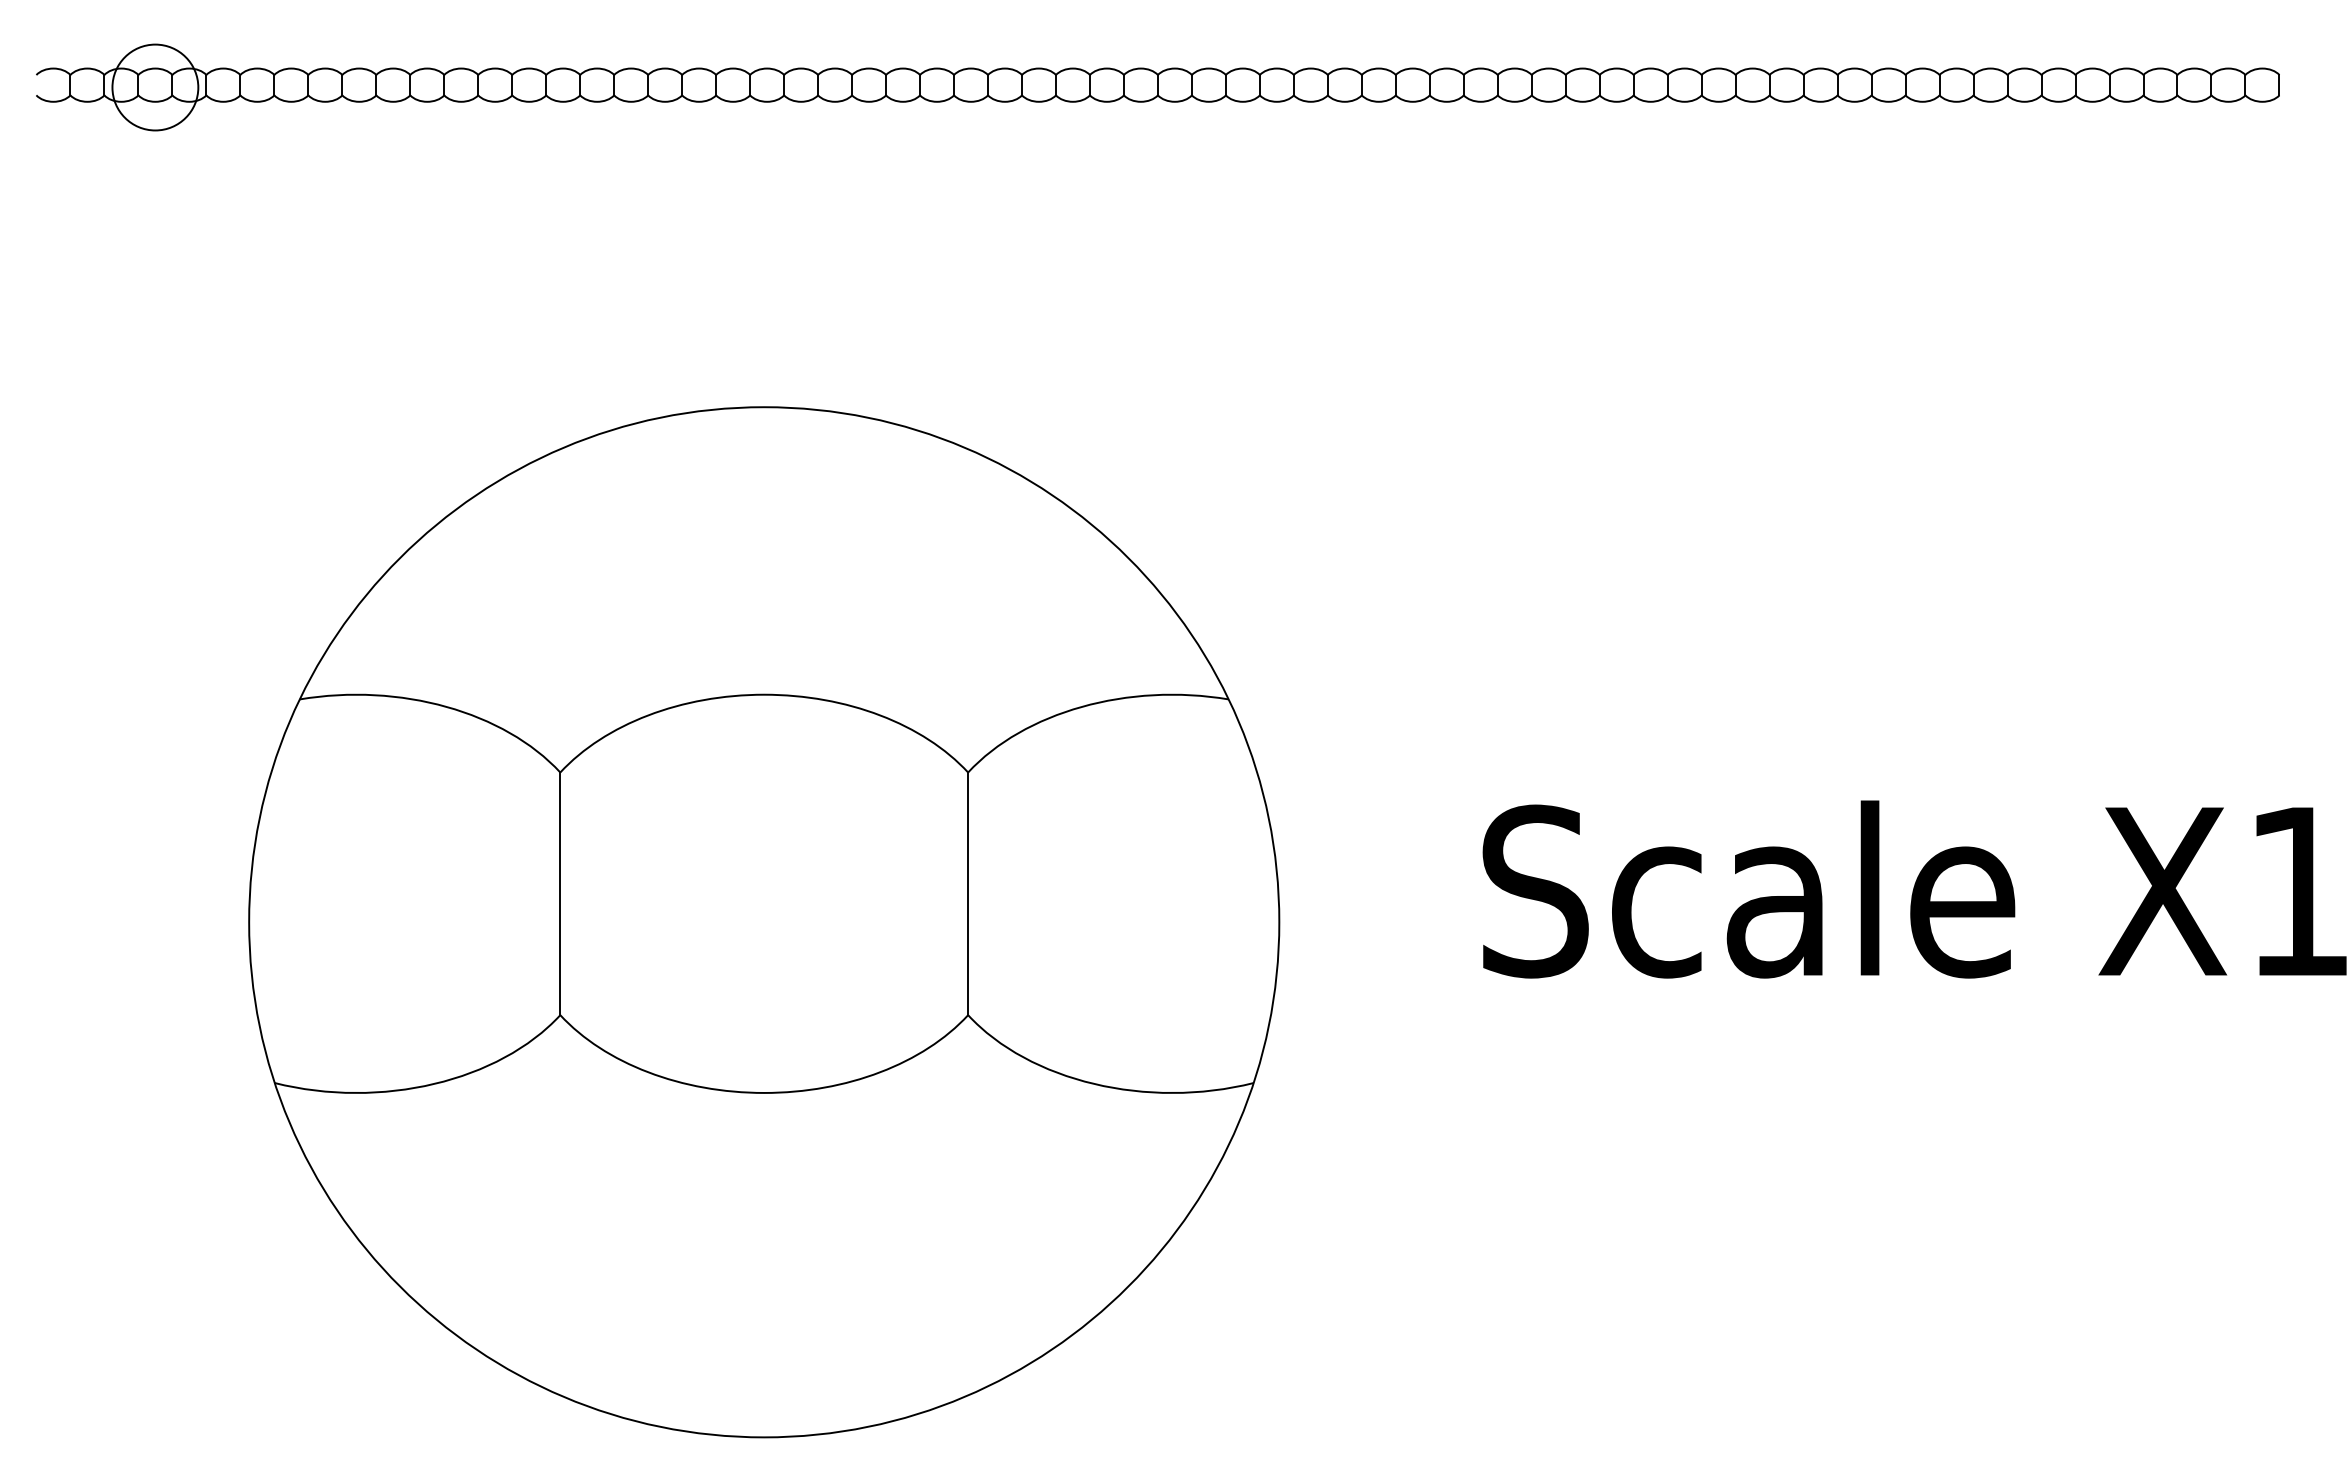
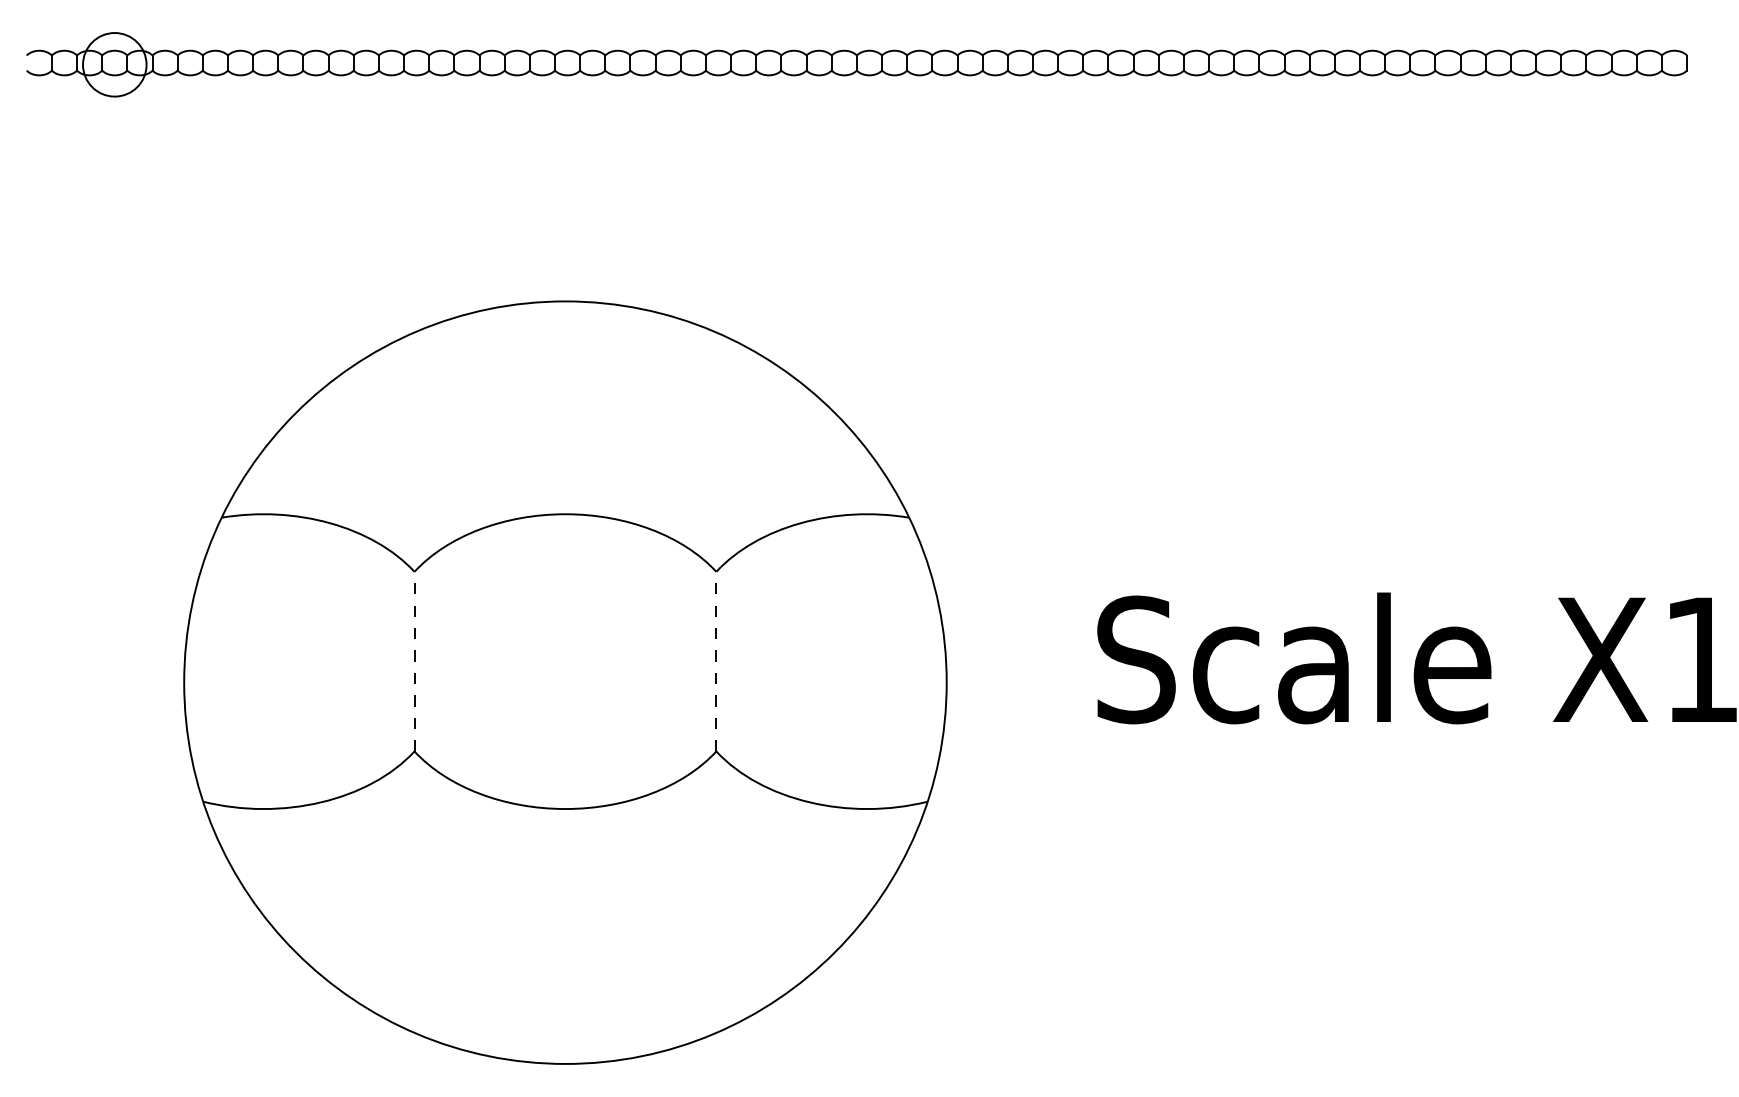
line: (560, 893) -> (414, 661), solid -> dashed
line: (968, 893) -> (716, 661), solid -> dashed

